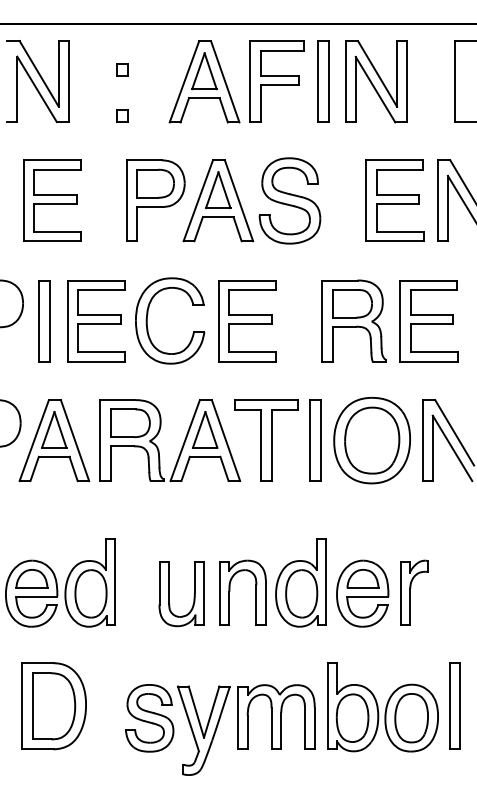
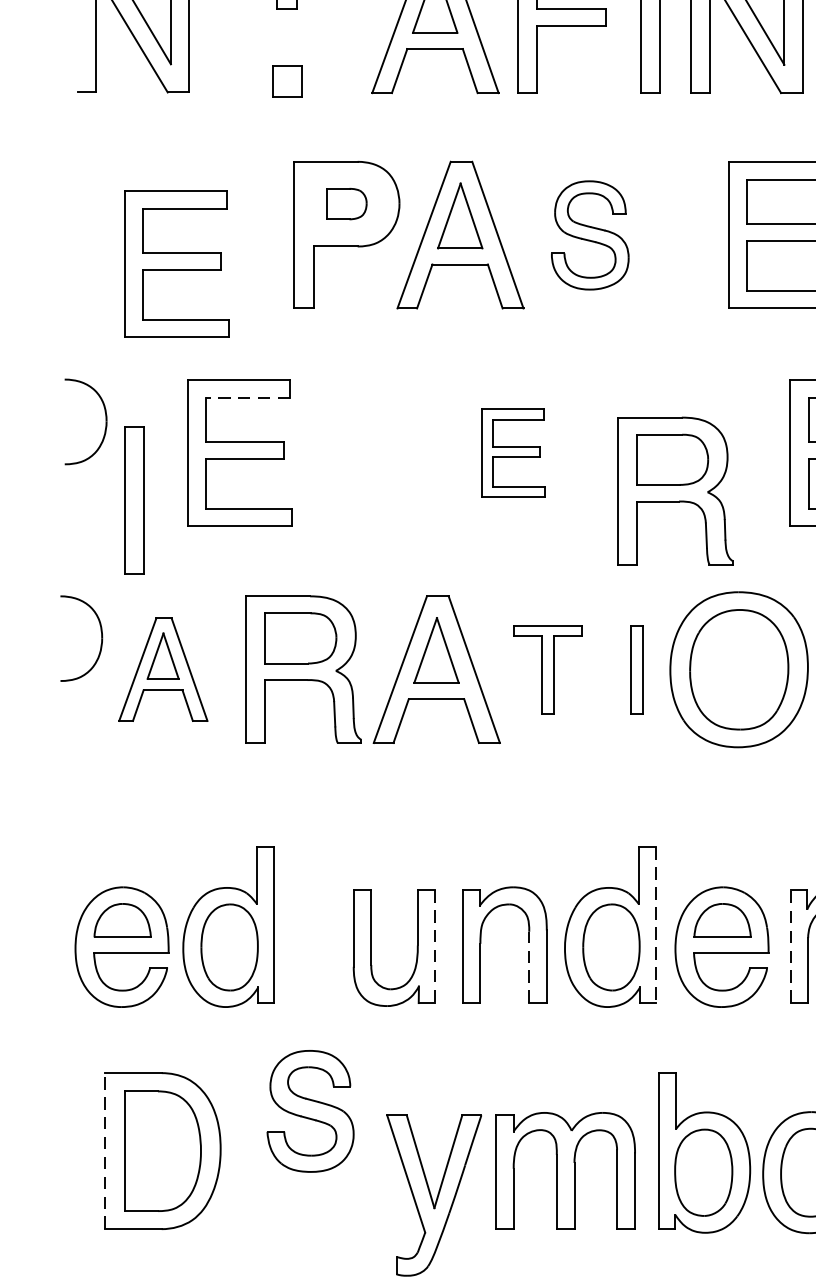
part: (122, 115) -> (286, 80), size x1.4
part: (155, 183) -> (346, 203), size x0.6
part: (52, 200) -> (176, 263), moved
part: (289, 200) -> (589, 234), size x0.7
line: (100, 290) -> (246, 397), solid -> dashed
part: (148, 314) -> (333, 441), removed
part: (353, 320) -> (674, 490), moved
part: (44, 321) -> (134, 500), moved
part: (247, 321) -> (513, 453), size x0.6
part: (54, 440) -> (163, 669), size x0.7
part: (266, 440) -> (547, 669), size x0.6
part: (315, 440) -> (636, 669), size x0.6
line: (326, 581) -> (656, 925), solid -> dashed
line: (400, 592) -> (790, 944), solid -> dashed
line: (204, 593) -> (435, 946), solid -> dashed
line: (256, 604) -> (529, 966), solid -> dashed
line: (22, 705) -> (105, 1149), solid -> dashed
part: (149, 718) -> (310, 1111), moved

